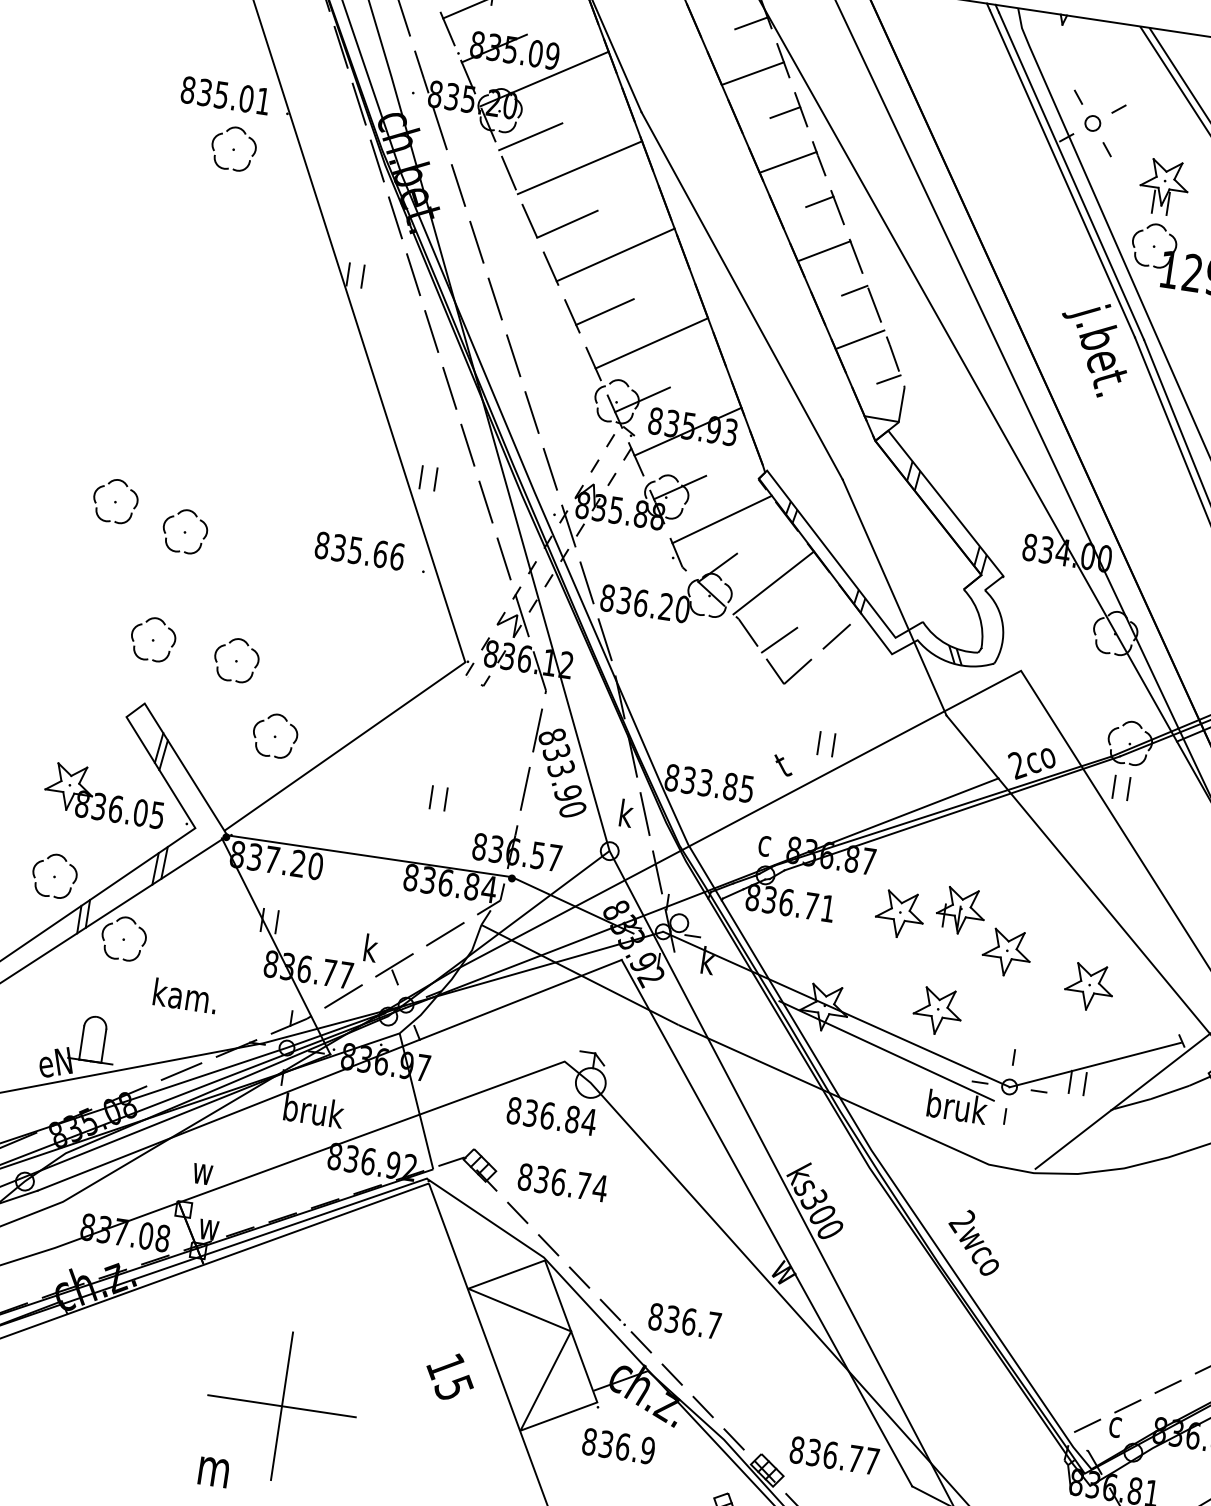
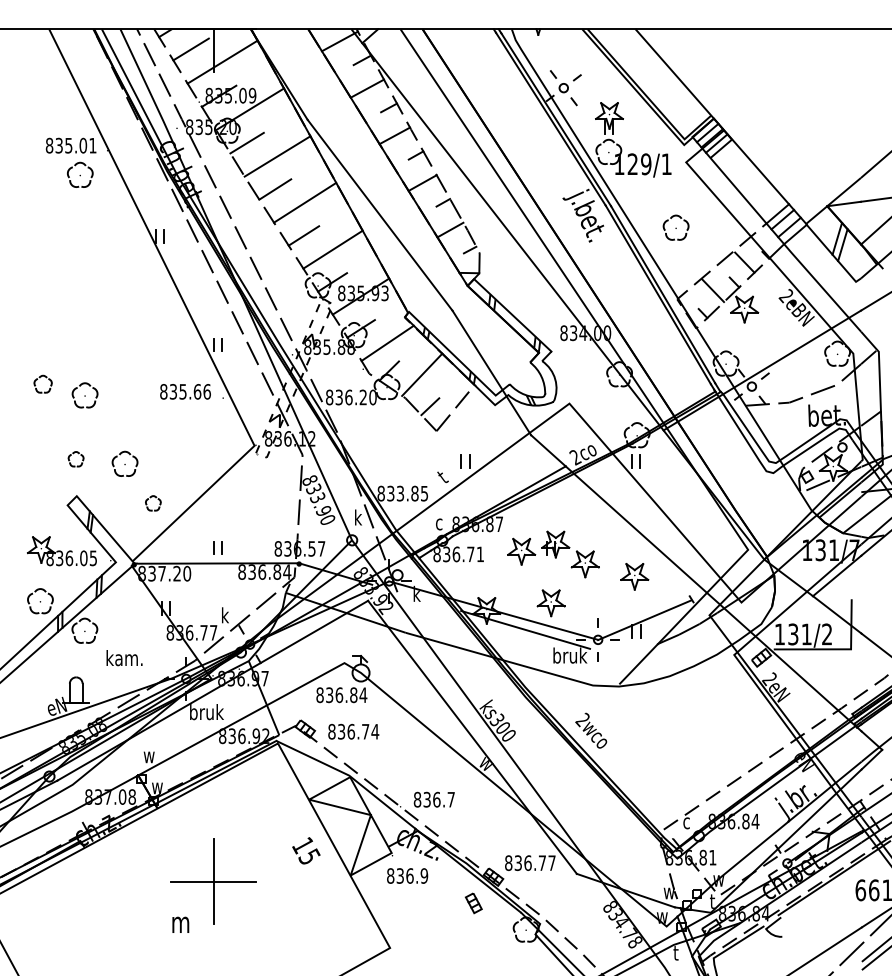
part: (114, 501) -> (42, 384), size x0.7
part: (151, 639) -> (75, 459), size x0.6
part: (275, 736) -> (153, 503), size x0.6
part: (437, 797) -> (217, 547), moved

